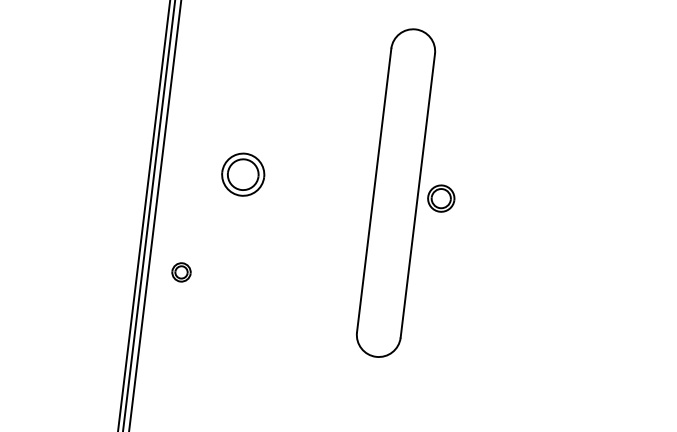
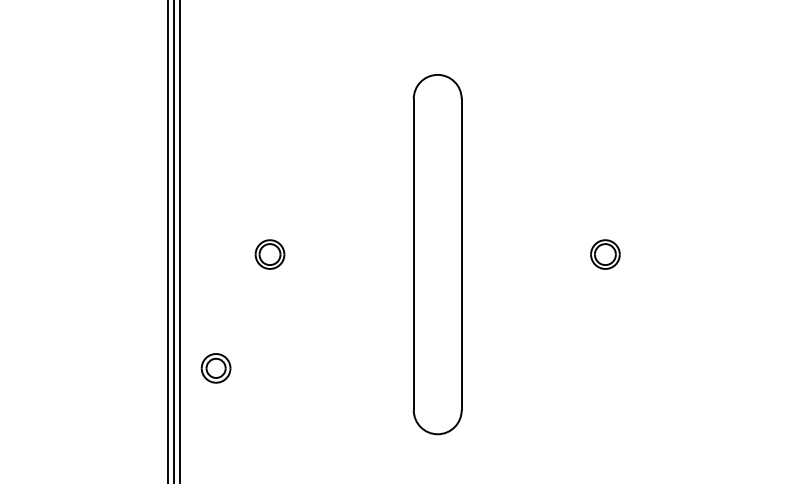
part: (242, 174) -> (269, 254), size x0.62
part: (441, 198) -> (605, 254), moved
part: (180, 272) -> (215, 368), size x1.43

